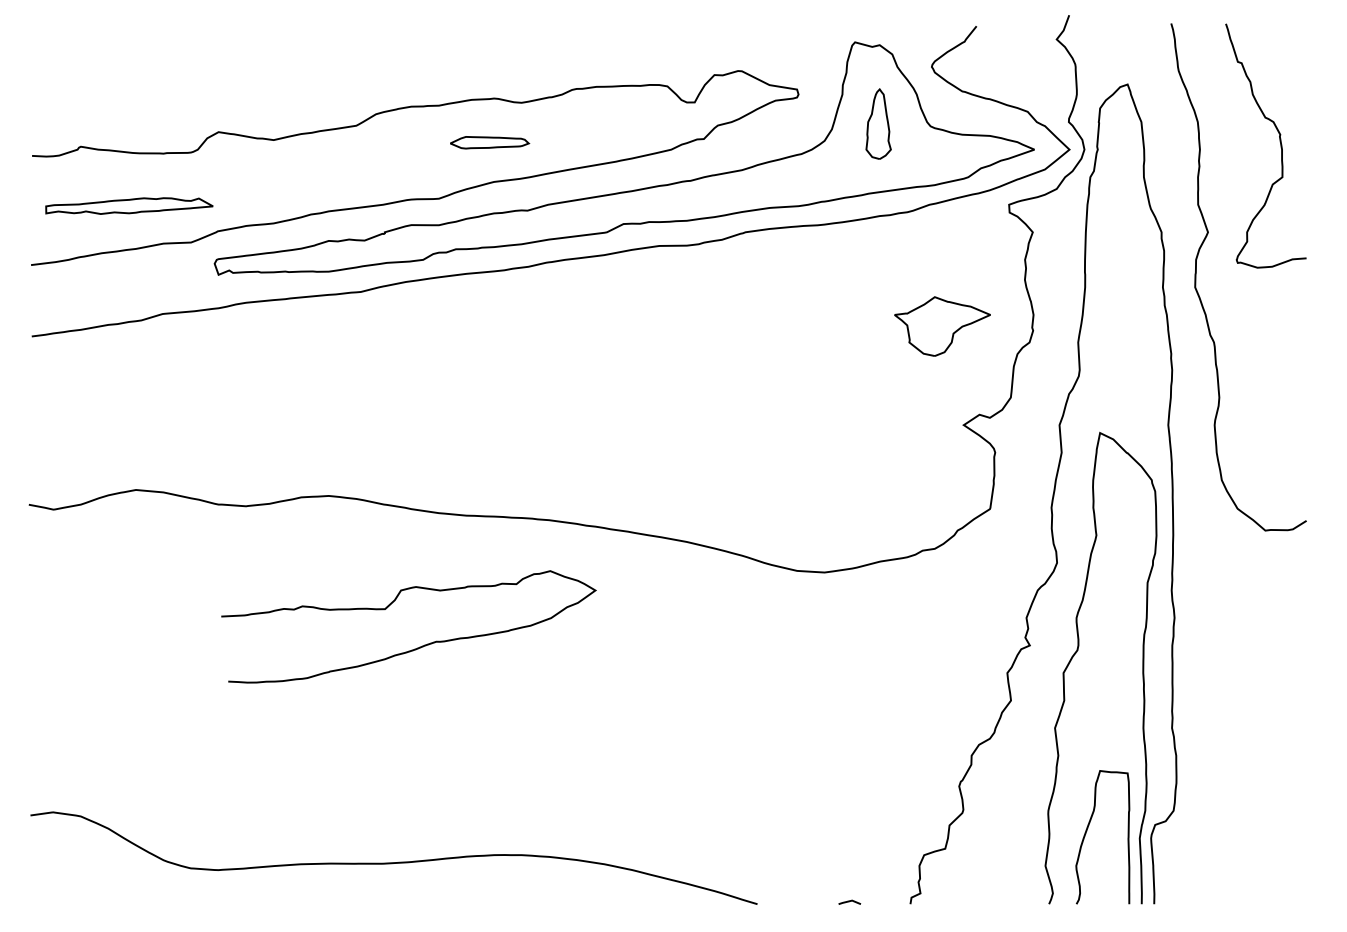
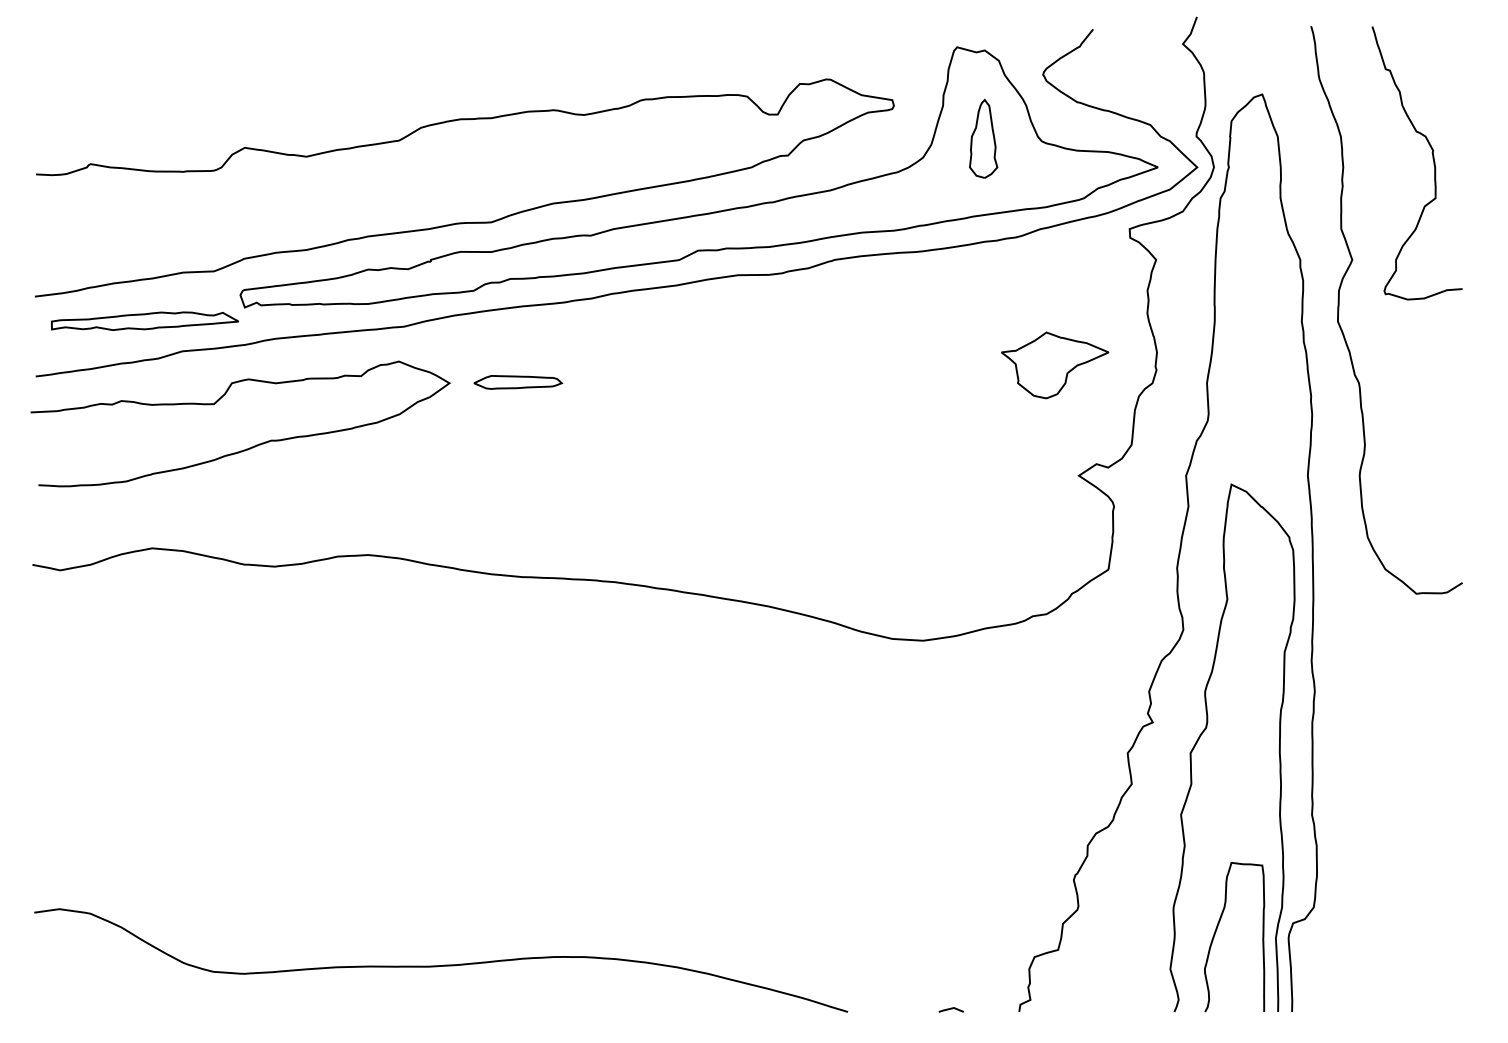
part: (490, 142) -> (518, 382), moved
part: (129, 205) -> (145, 320), moved
curve: (414, 648) -> (246, 448), moved

